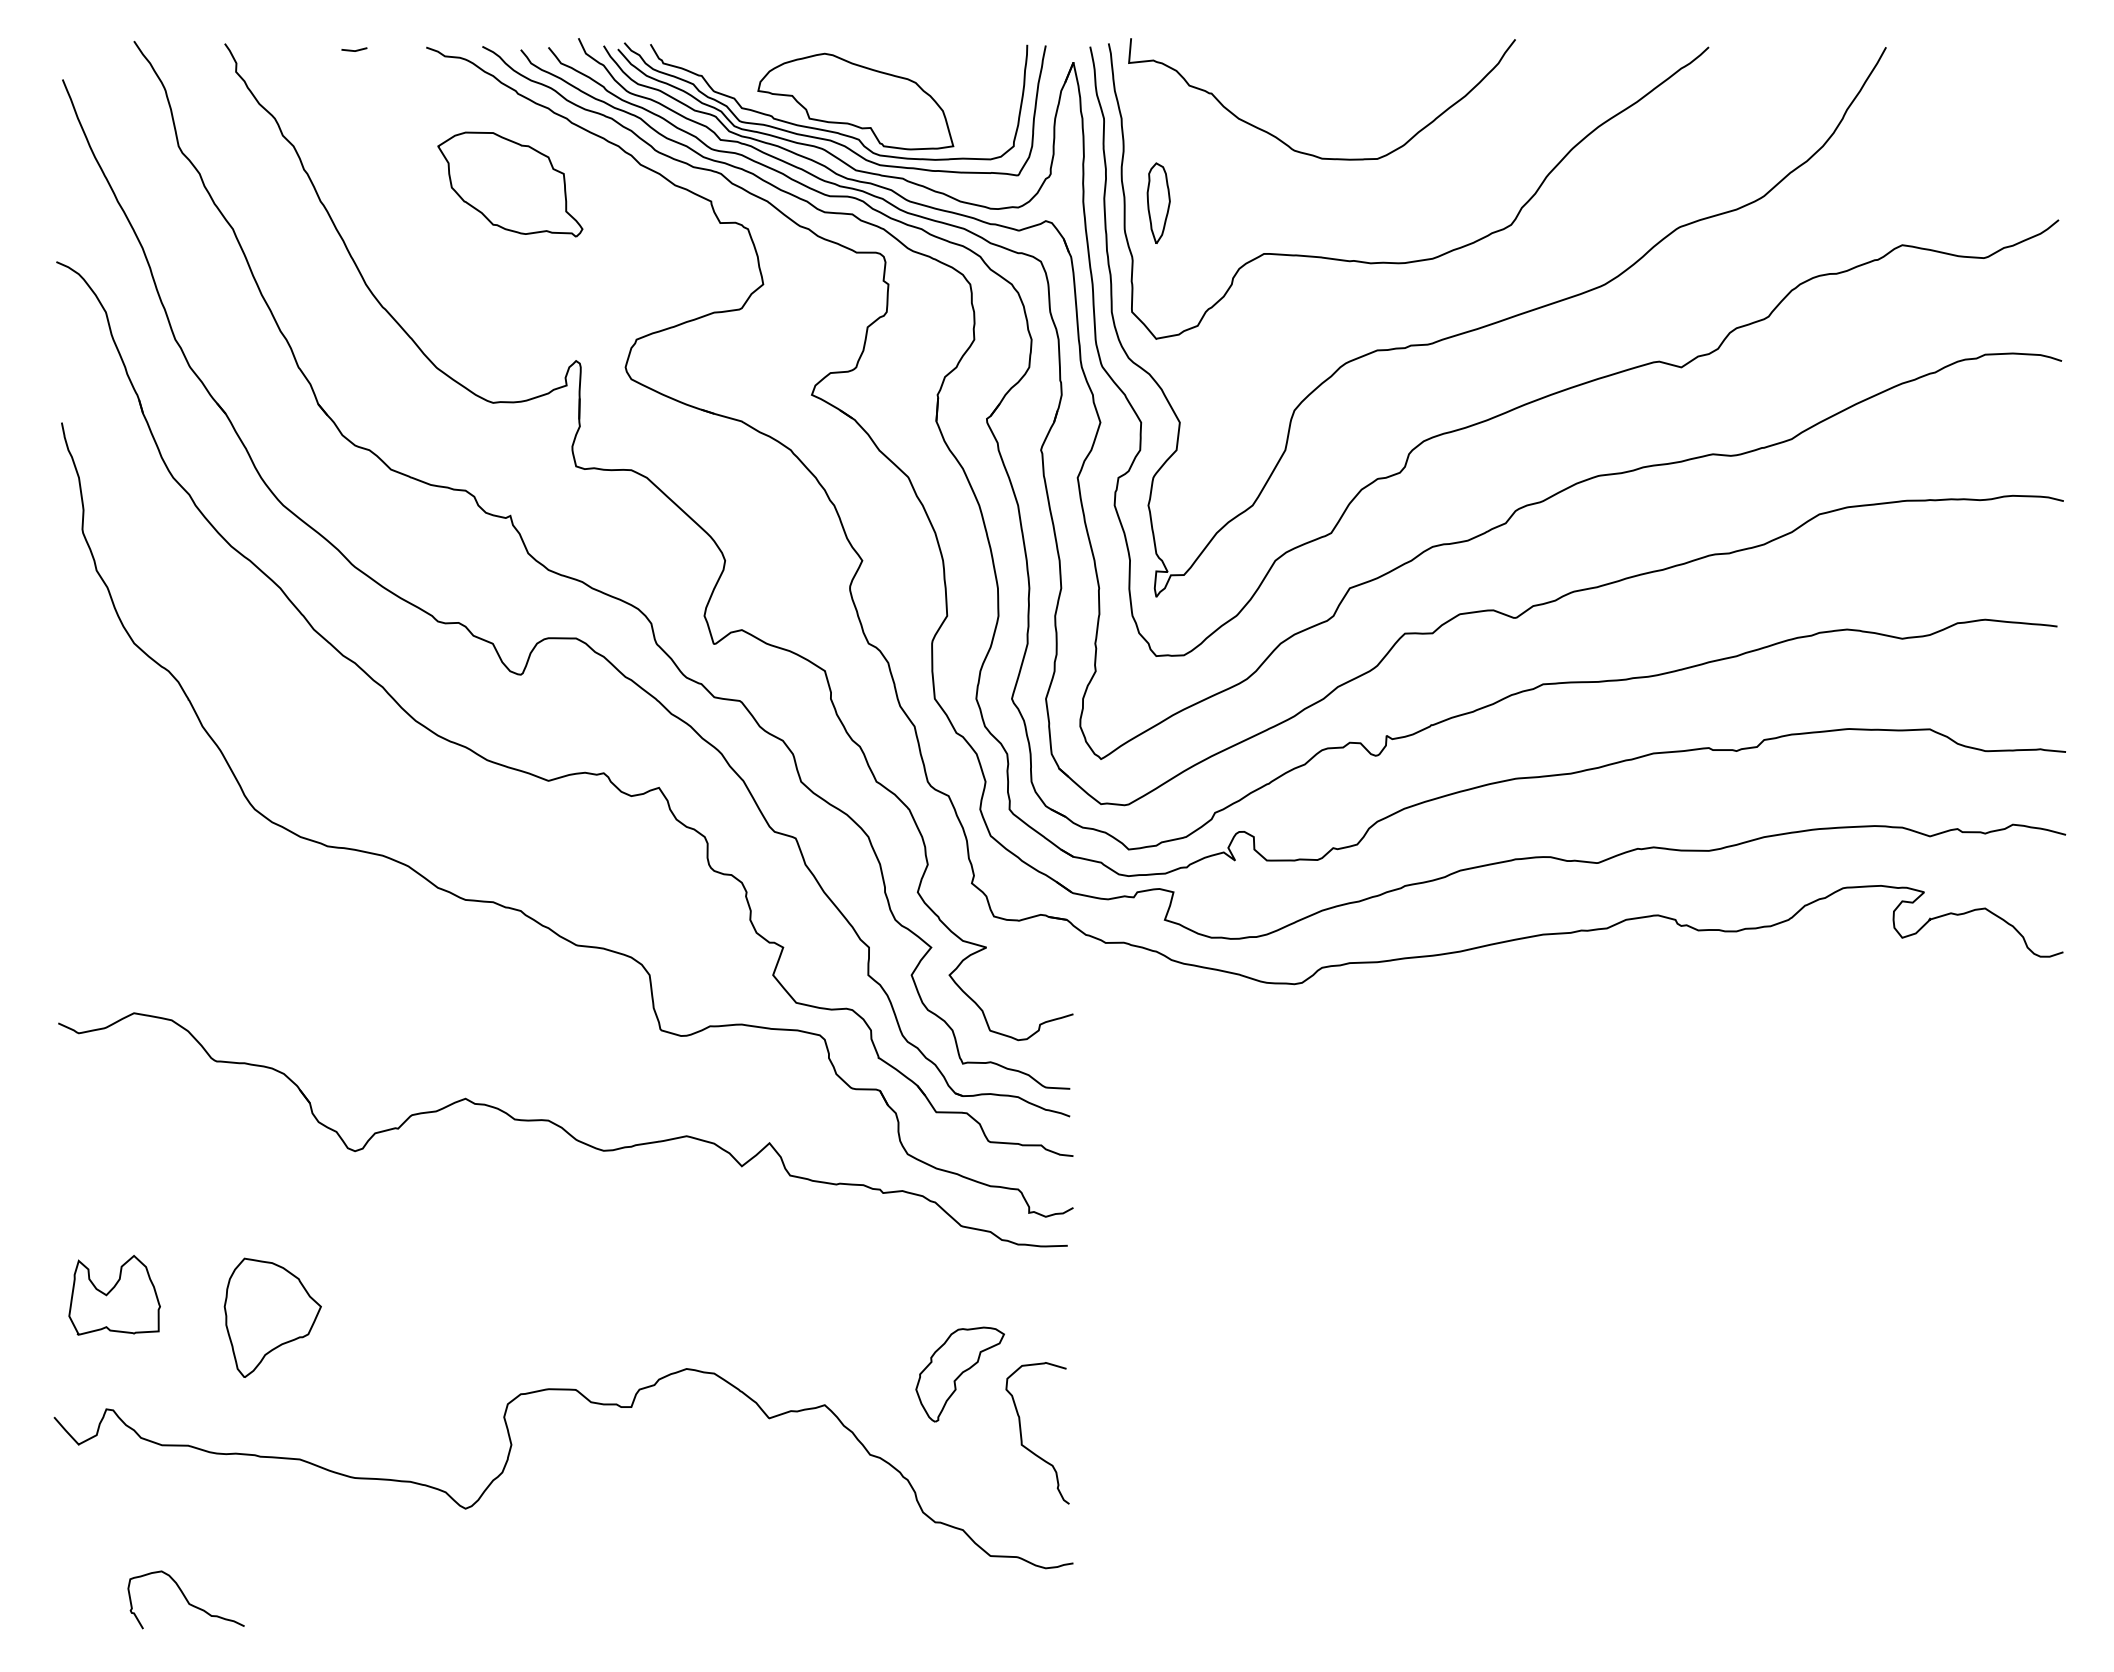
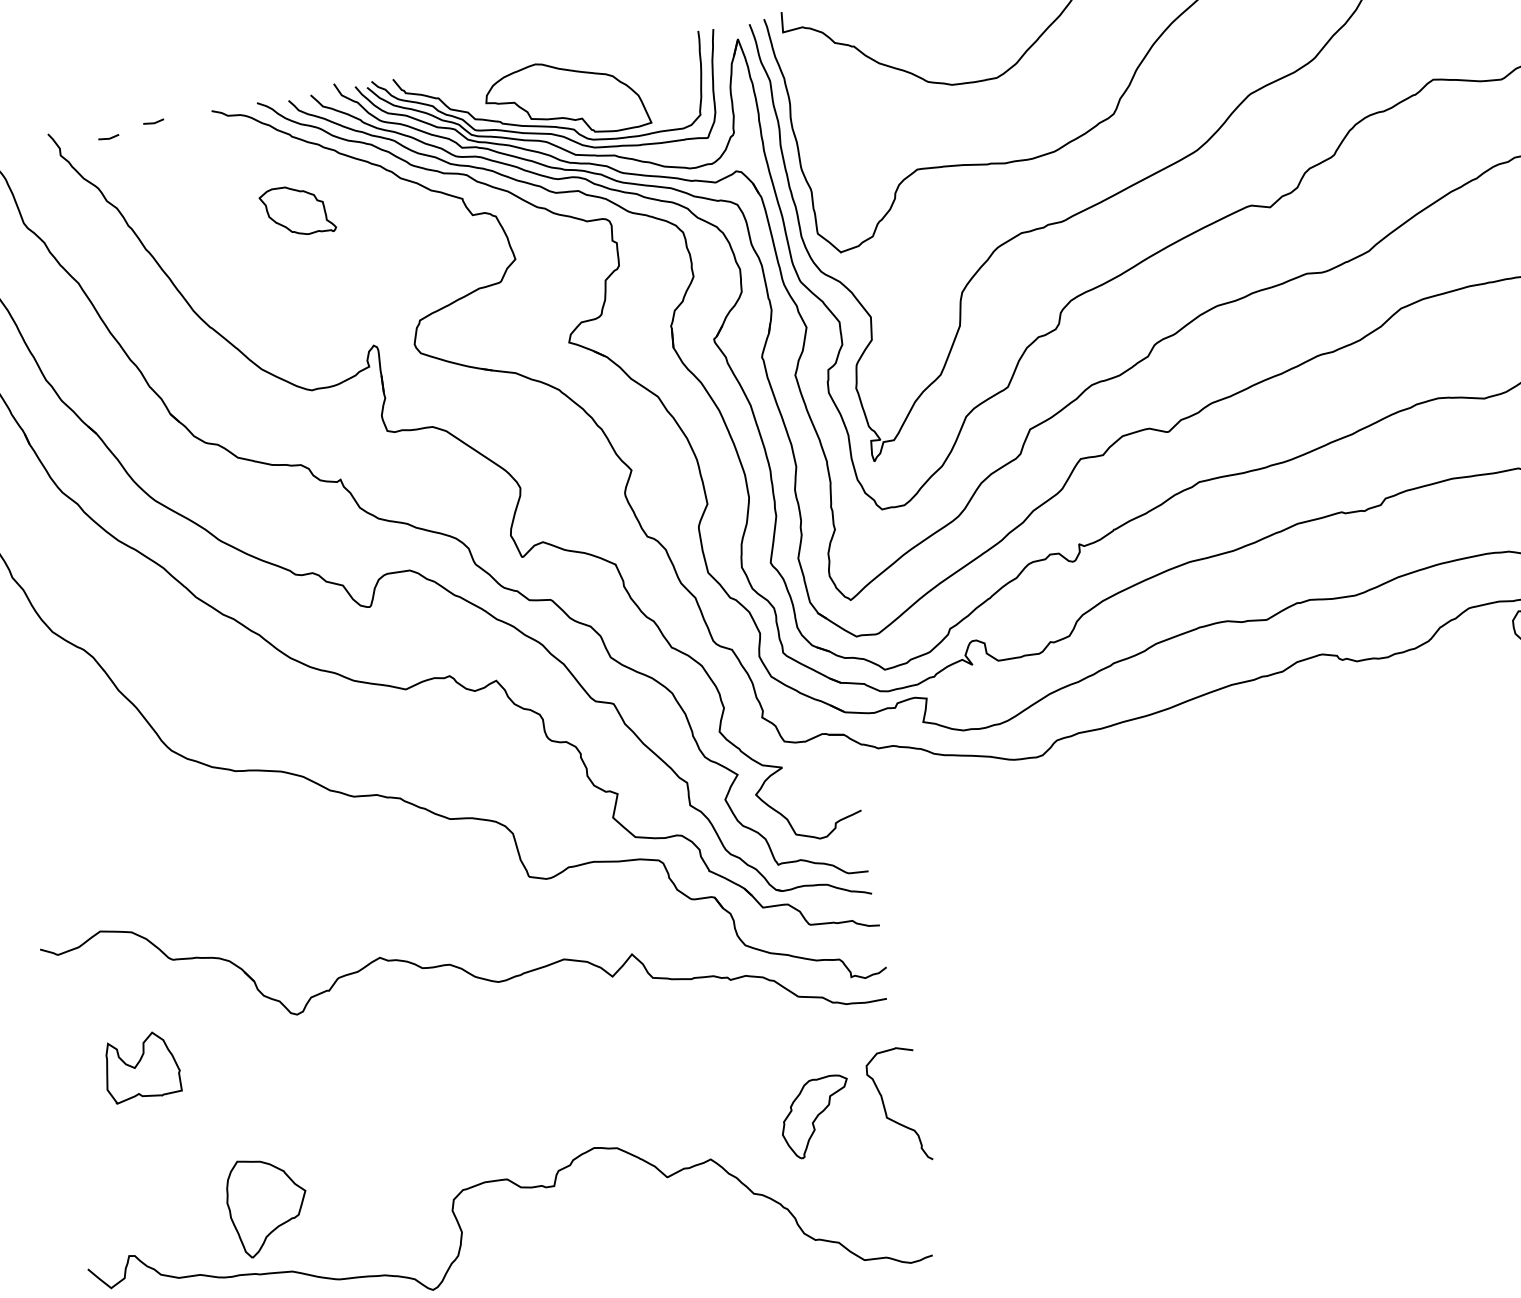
line: (297, 60) -> (108, 138), added
part: (510, 184) -> (297, 211), size x0.6
part: (1158, 202) -> (825, 141), removed
part: (114, 1295) -> (141, 1067), moved
part: (272, 1317) -> (267, 1205), moved
curve: (1022, 1437) -> (886, 1111), moved

